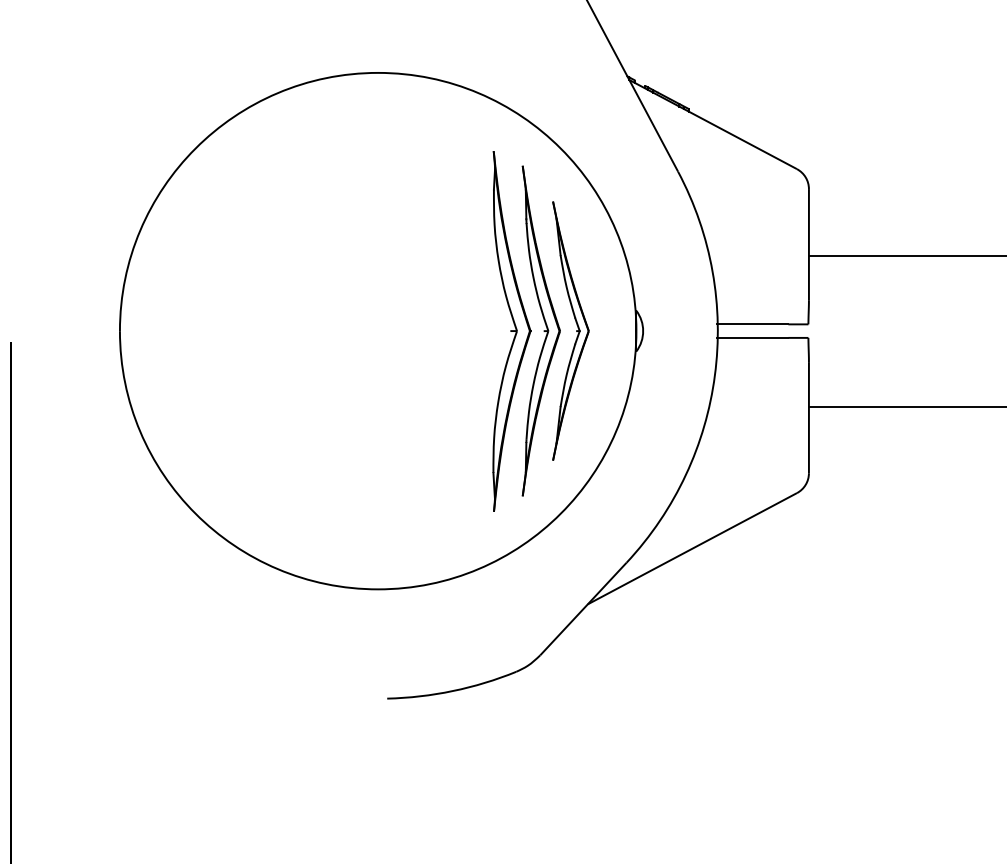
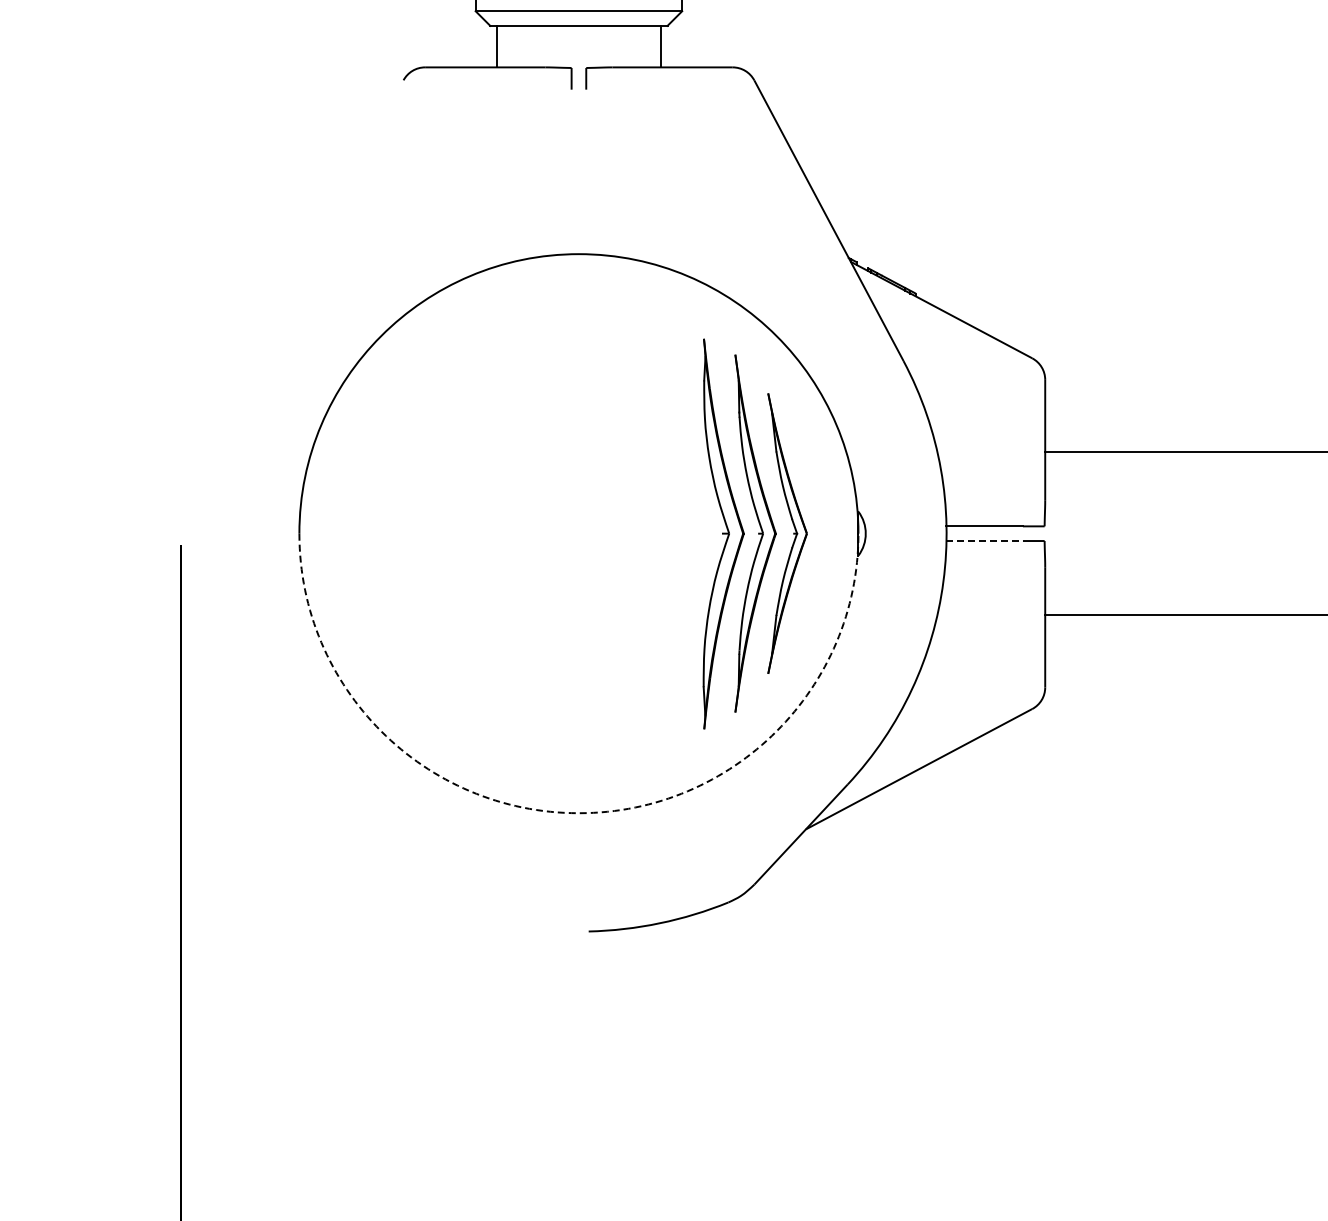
line: (752, 338) -> (984, 541), solid -> dashed
arc: (377, 589) -> (578, 813), solid -> dashed

